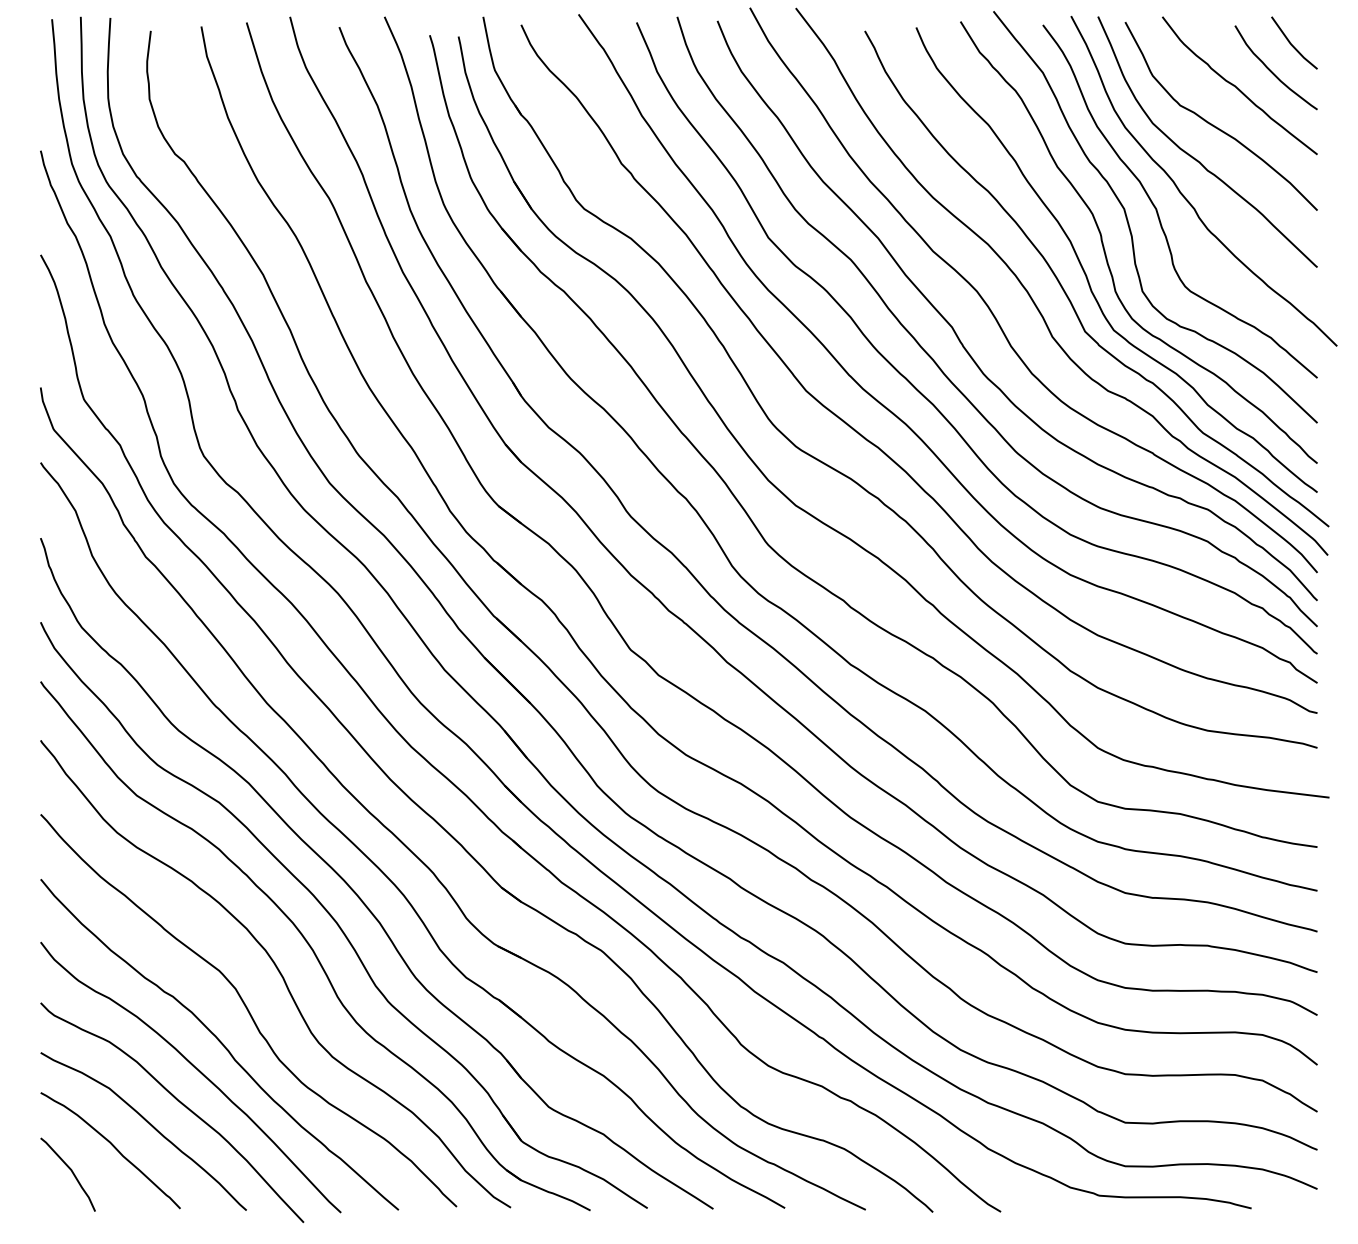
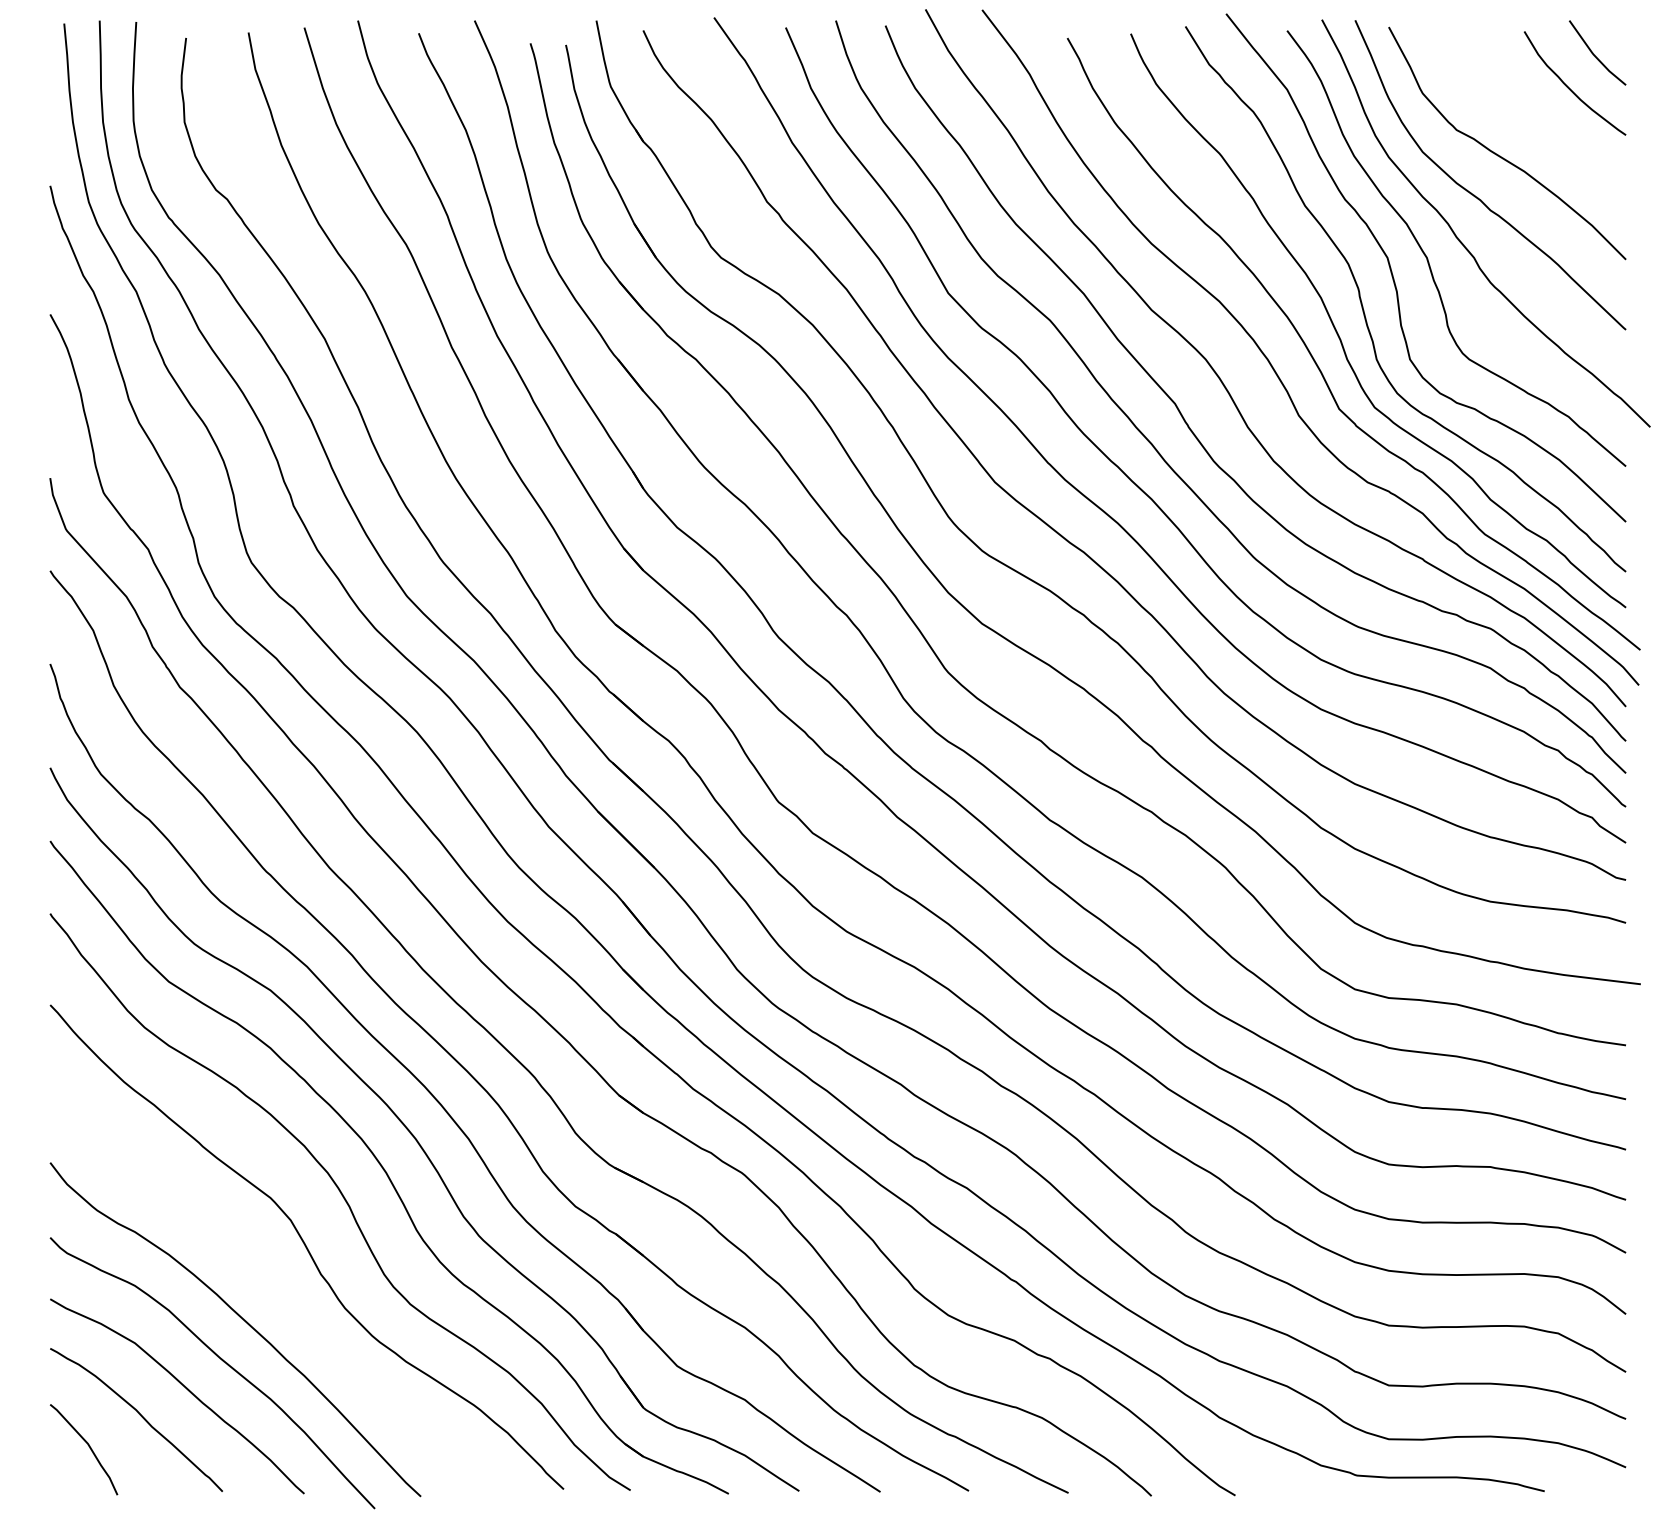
curve: (1237, 87) -> (1527, 107), removed
curve: (220, 1043) -> (272, 1287), removed

